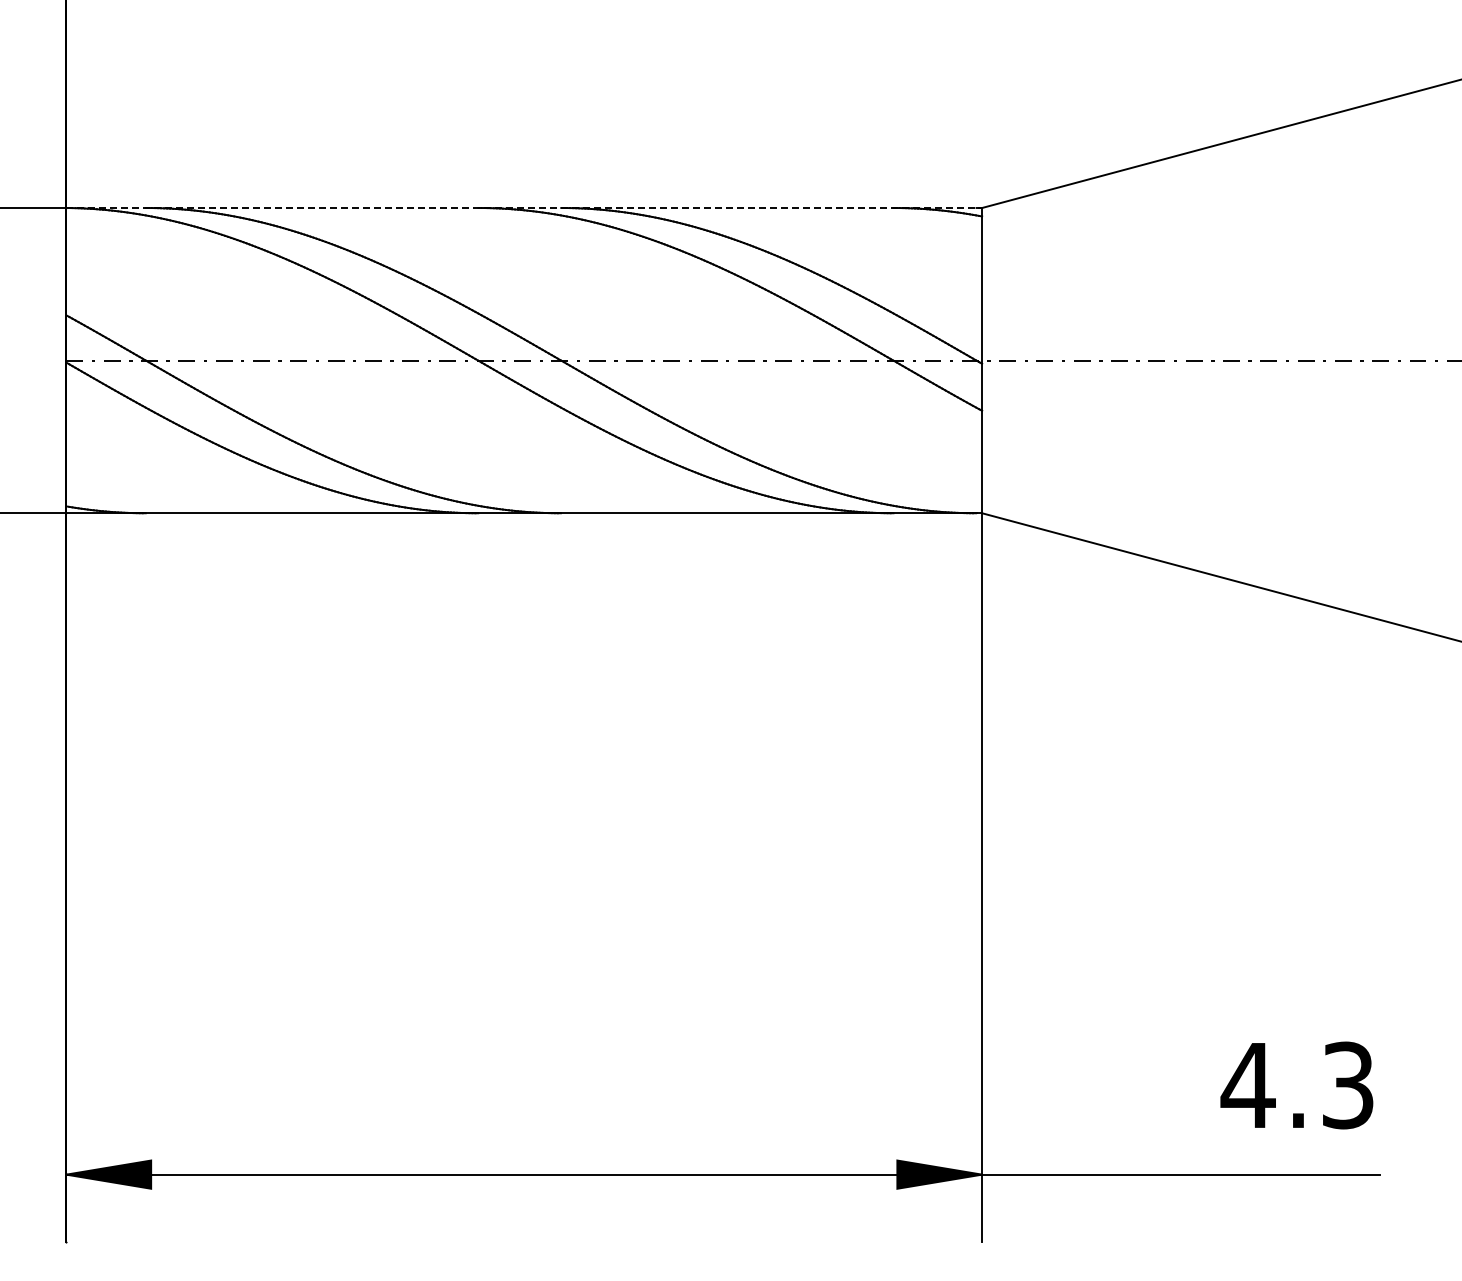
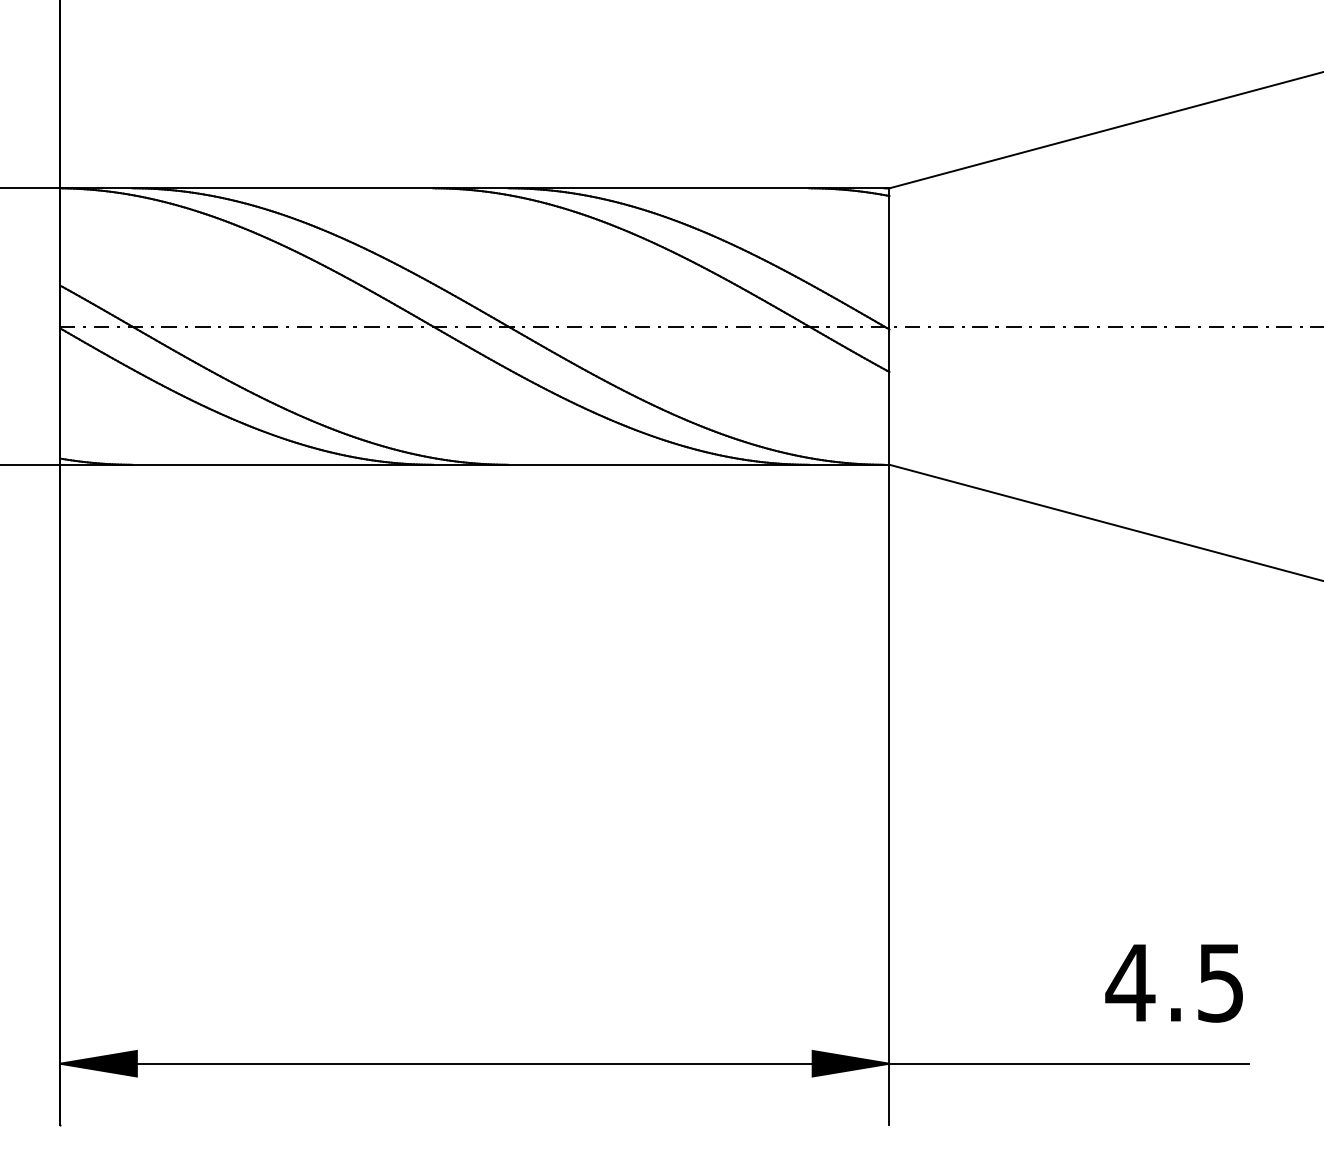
line: (524, 208) -> (474, 188), dashed -> solid
text: (1348, 1085) -> (1221, 982), 4.3 -> 4.5

